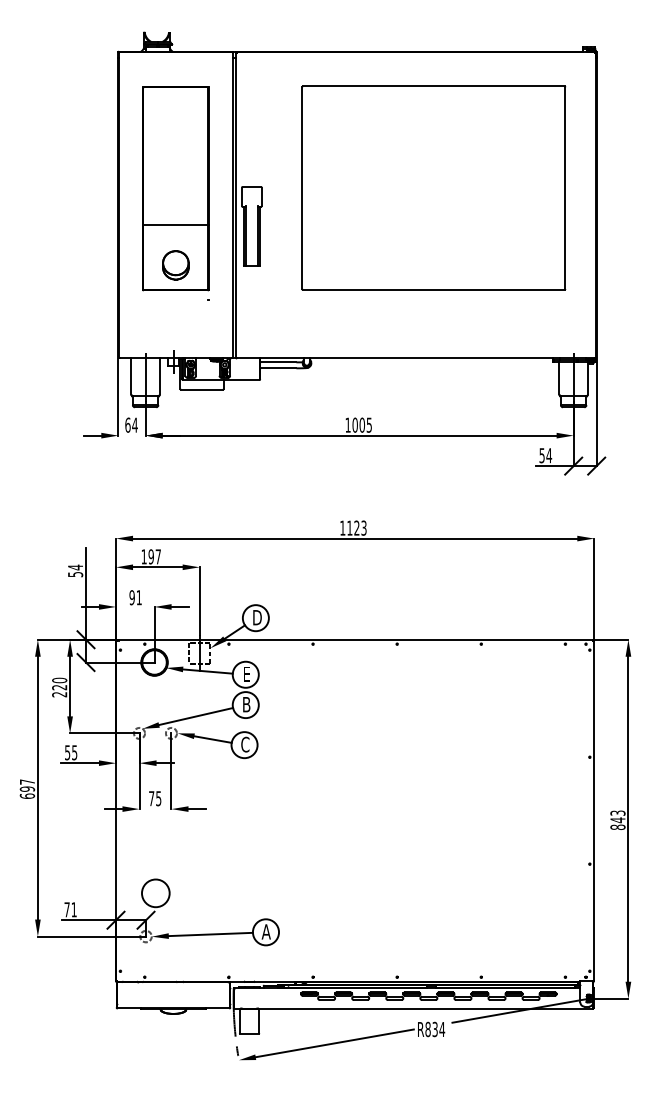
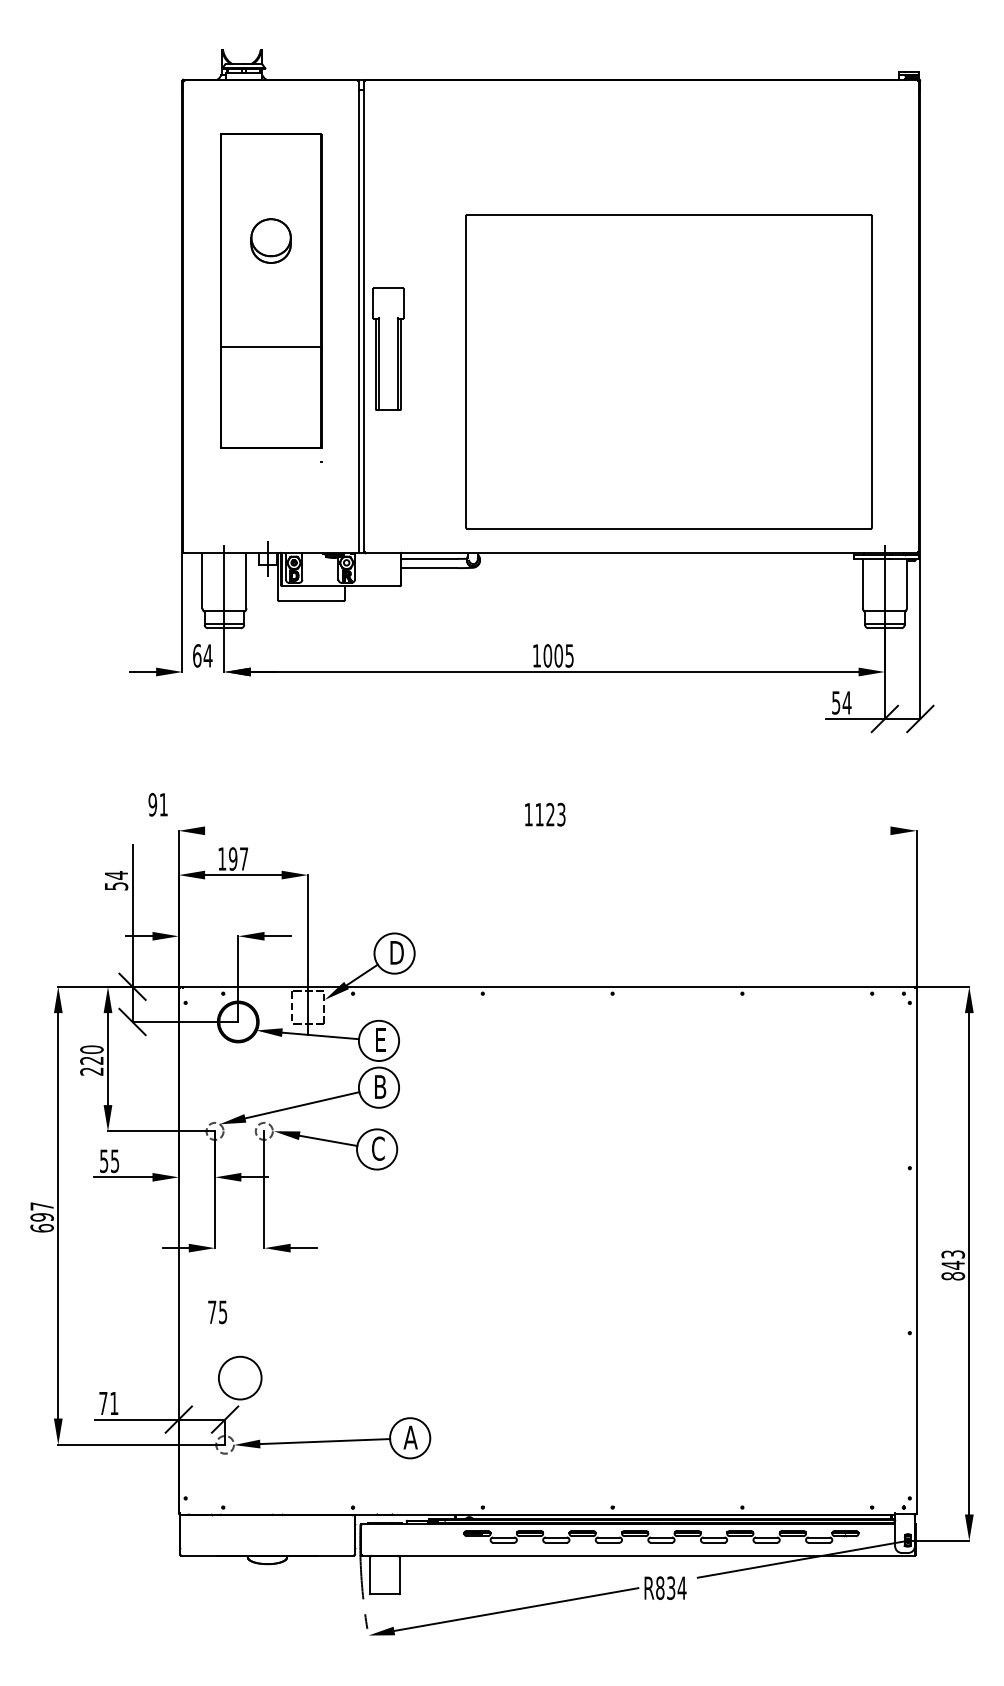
part: (433, 187) -> (668, 370), moved
part: (175, 265) -> (270, 241), moved
line: (355, 538) -> (548, 830), removed
text: (135, 597) -> (157, 804), moved
text: (155, 798) -> (218, 1312), moved

